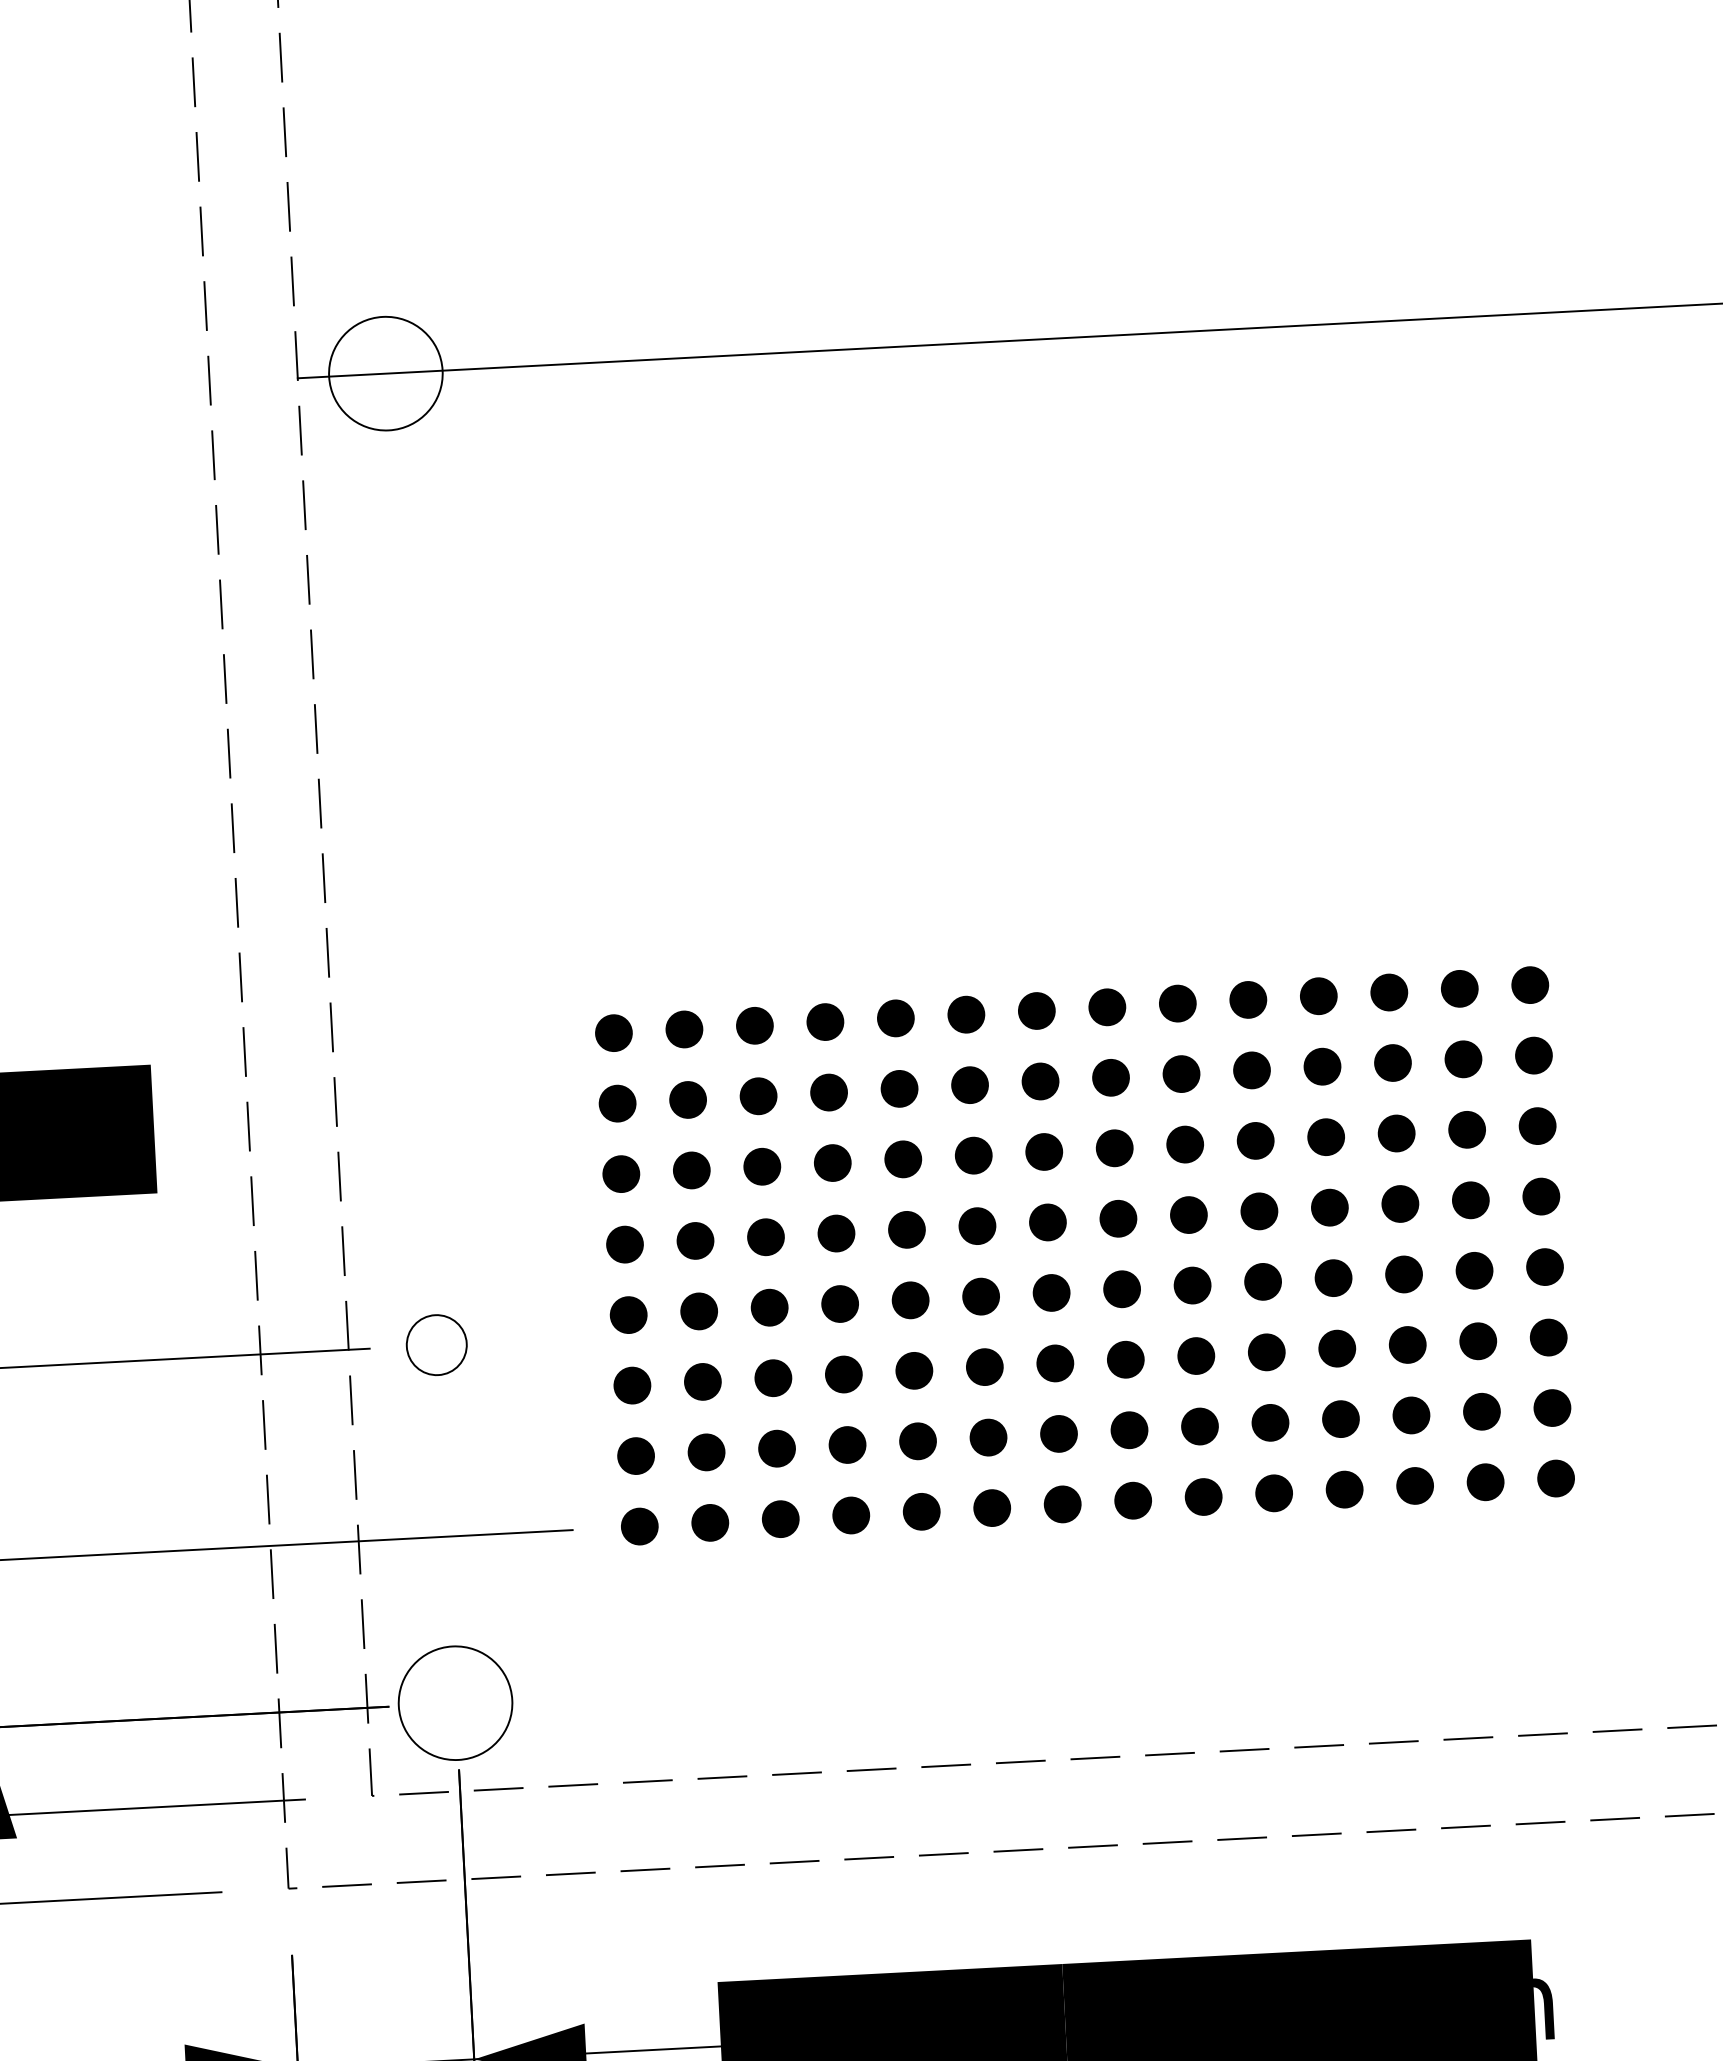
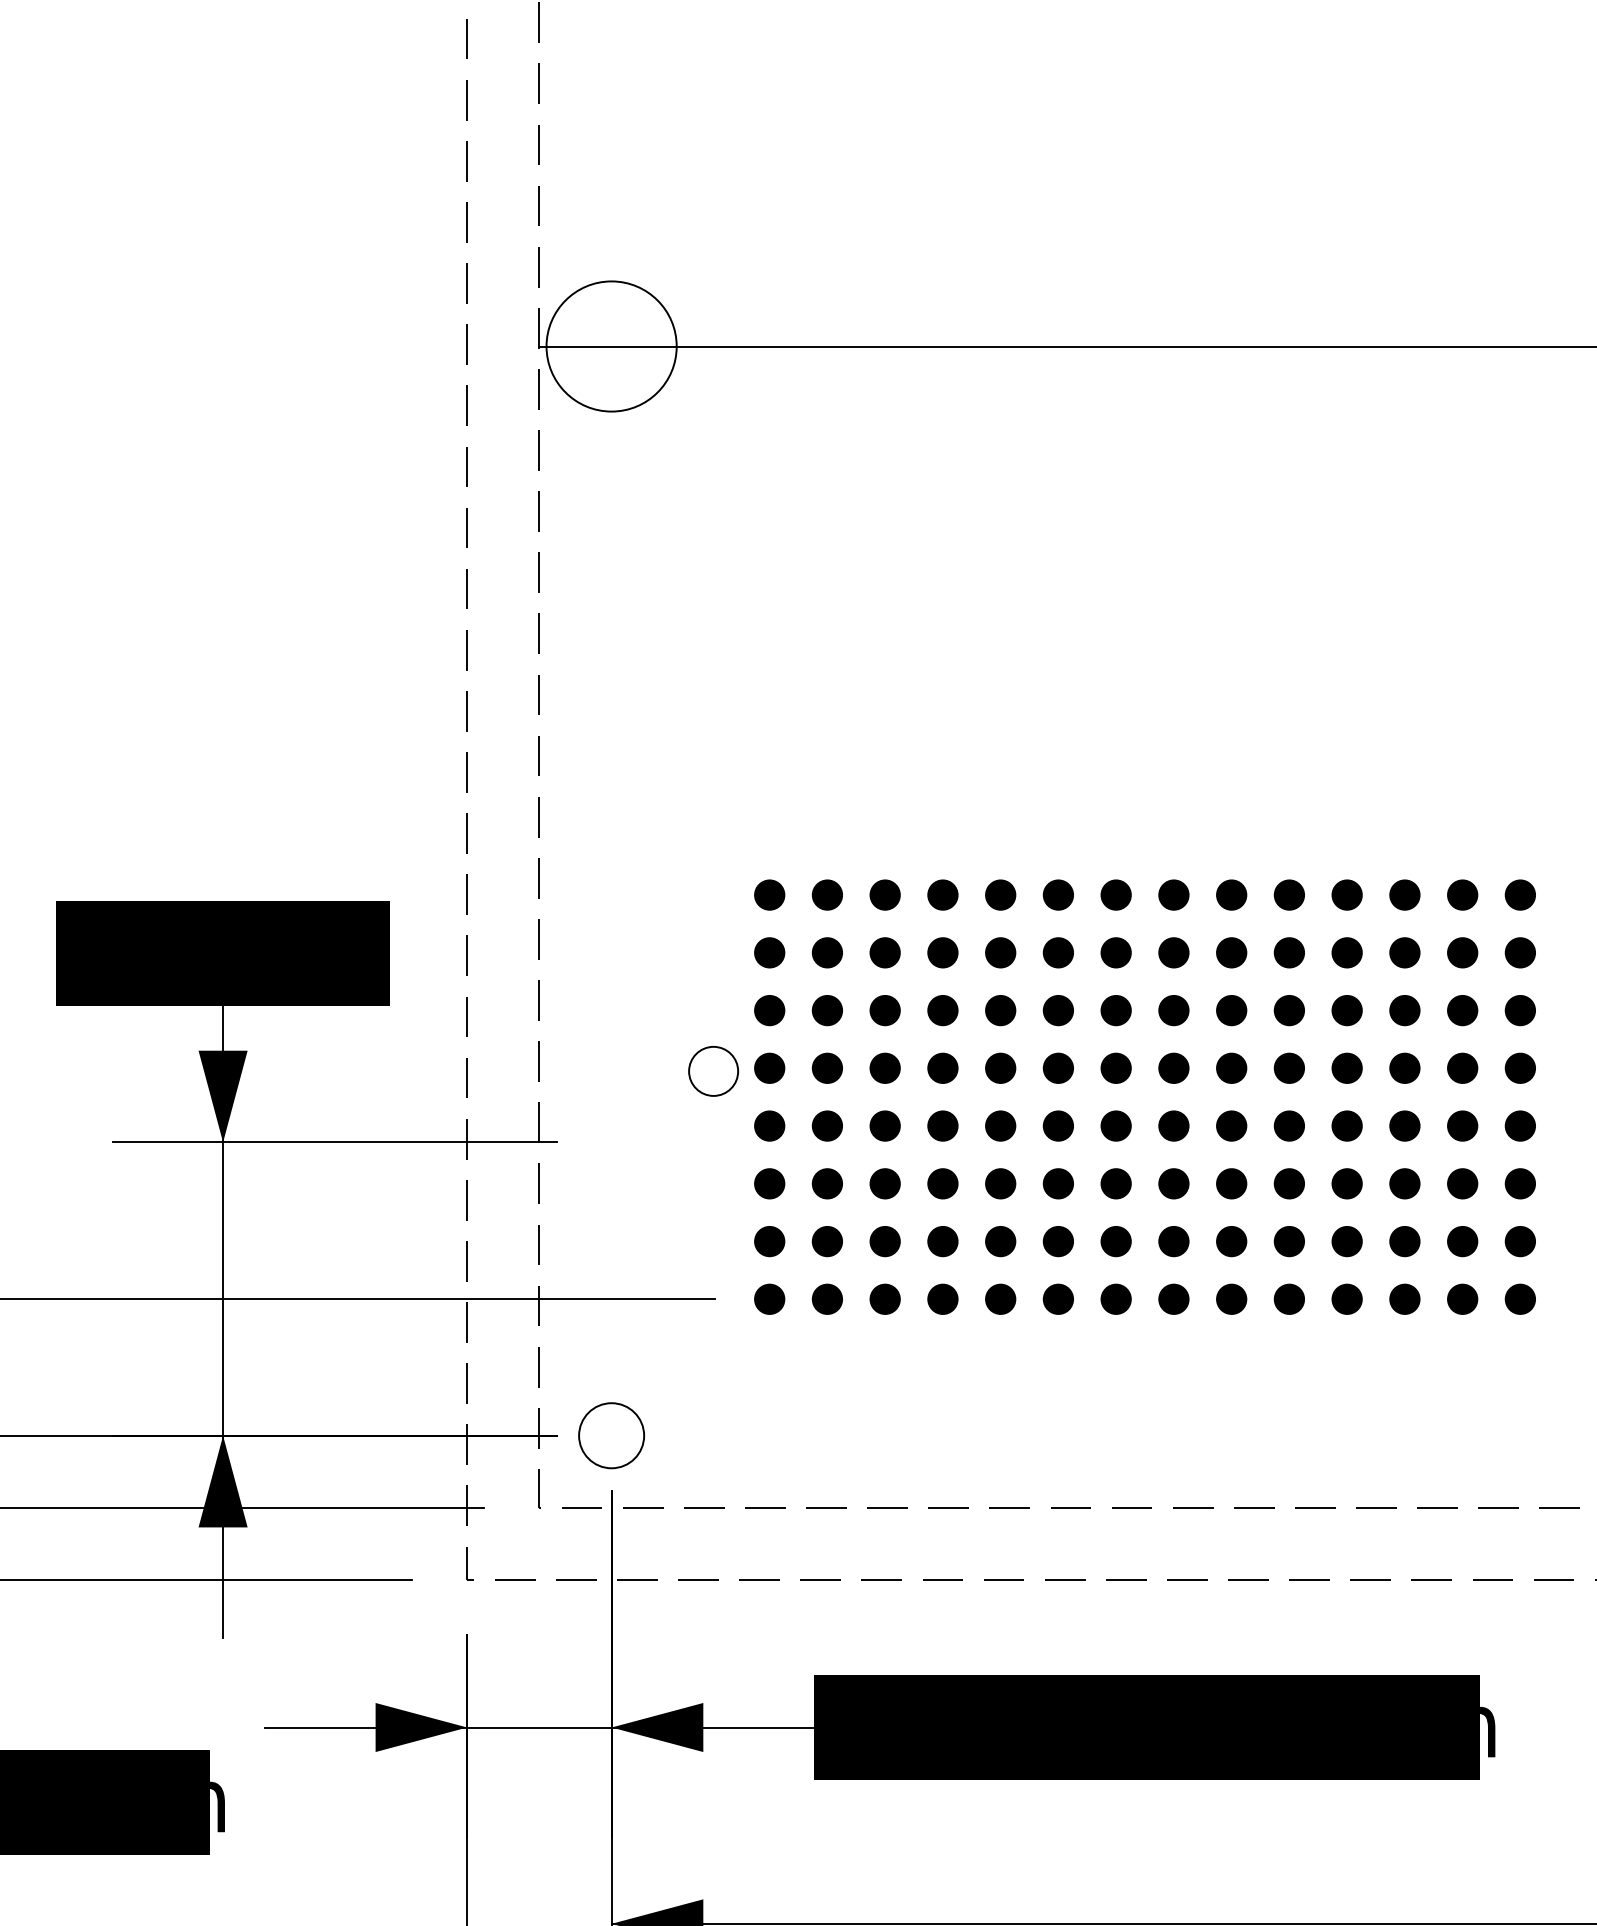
circle: (385, 373) -> (611, 346), size x1.4
circle: (436, 1345) -> (713, 1071), moved
circle: (455, 1702) -> (611, 1435), size x0.7

